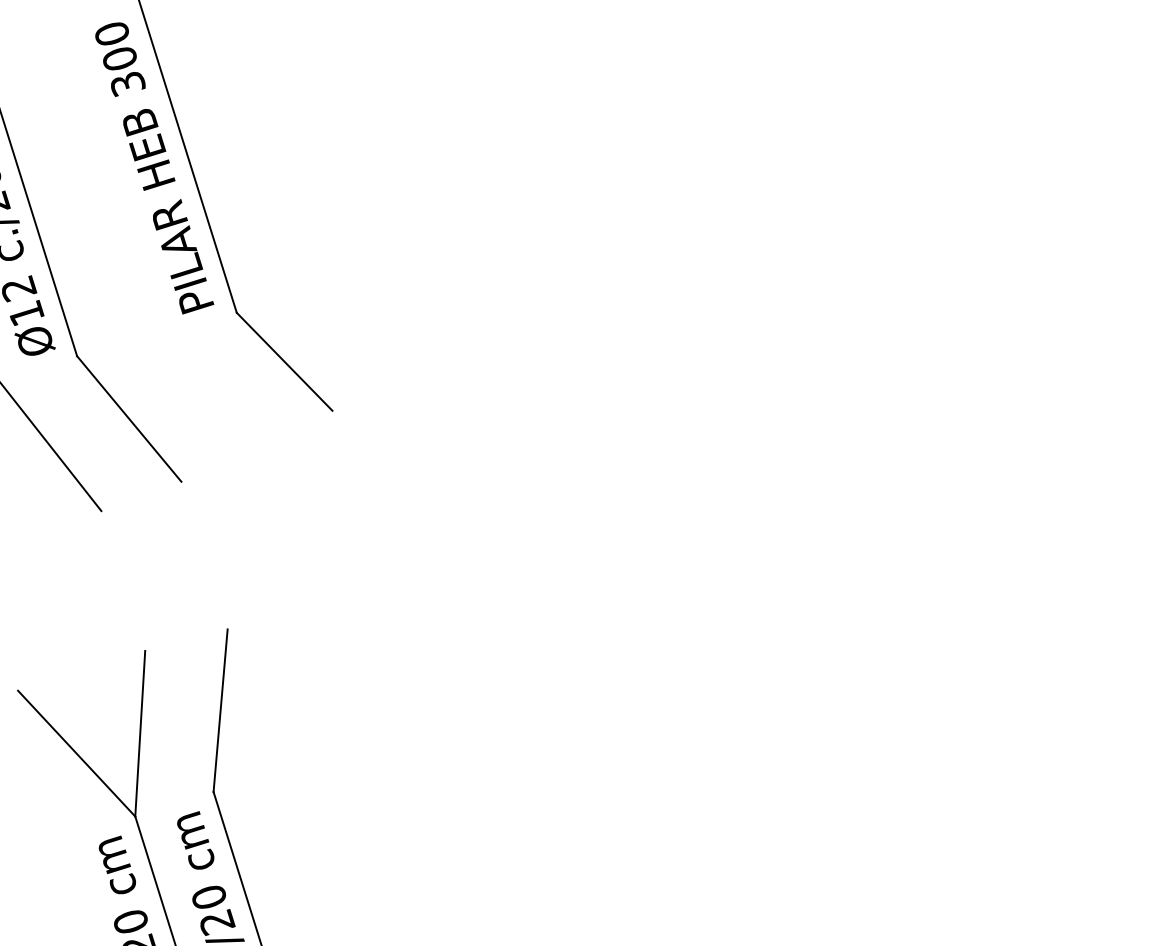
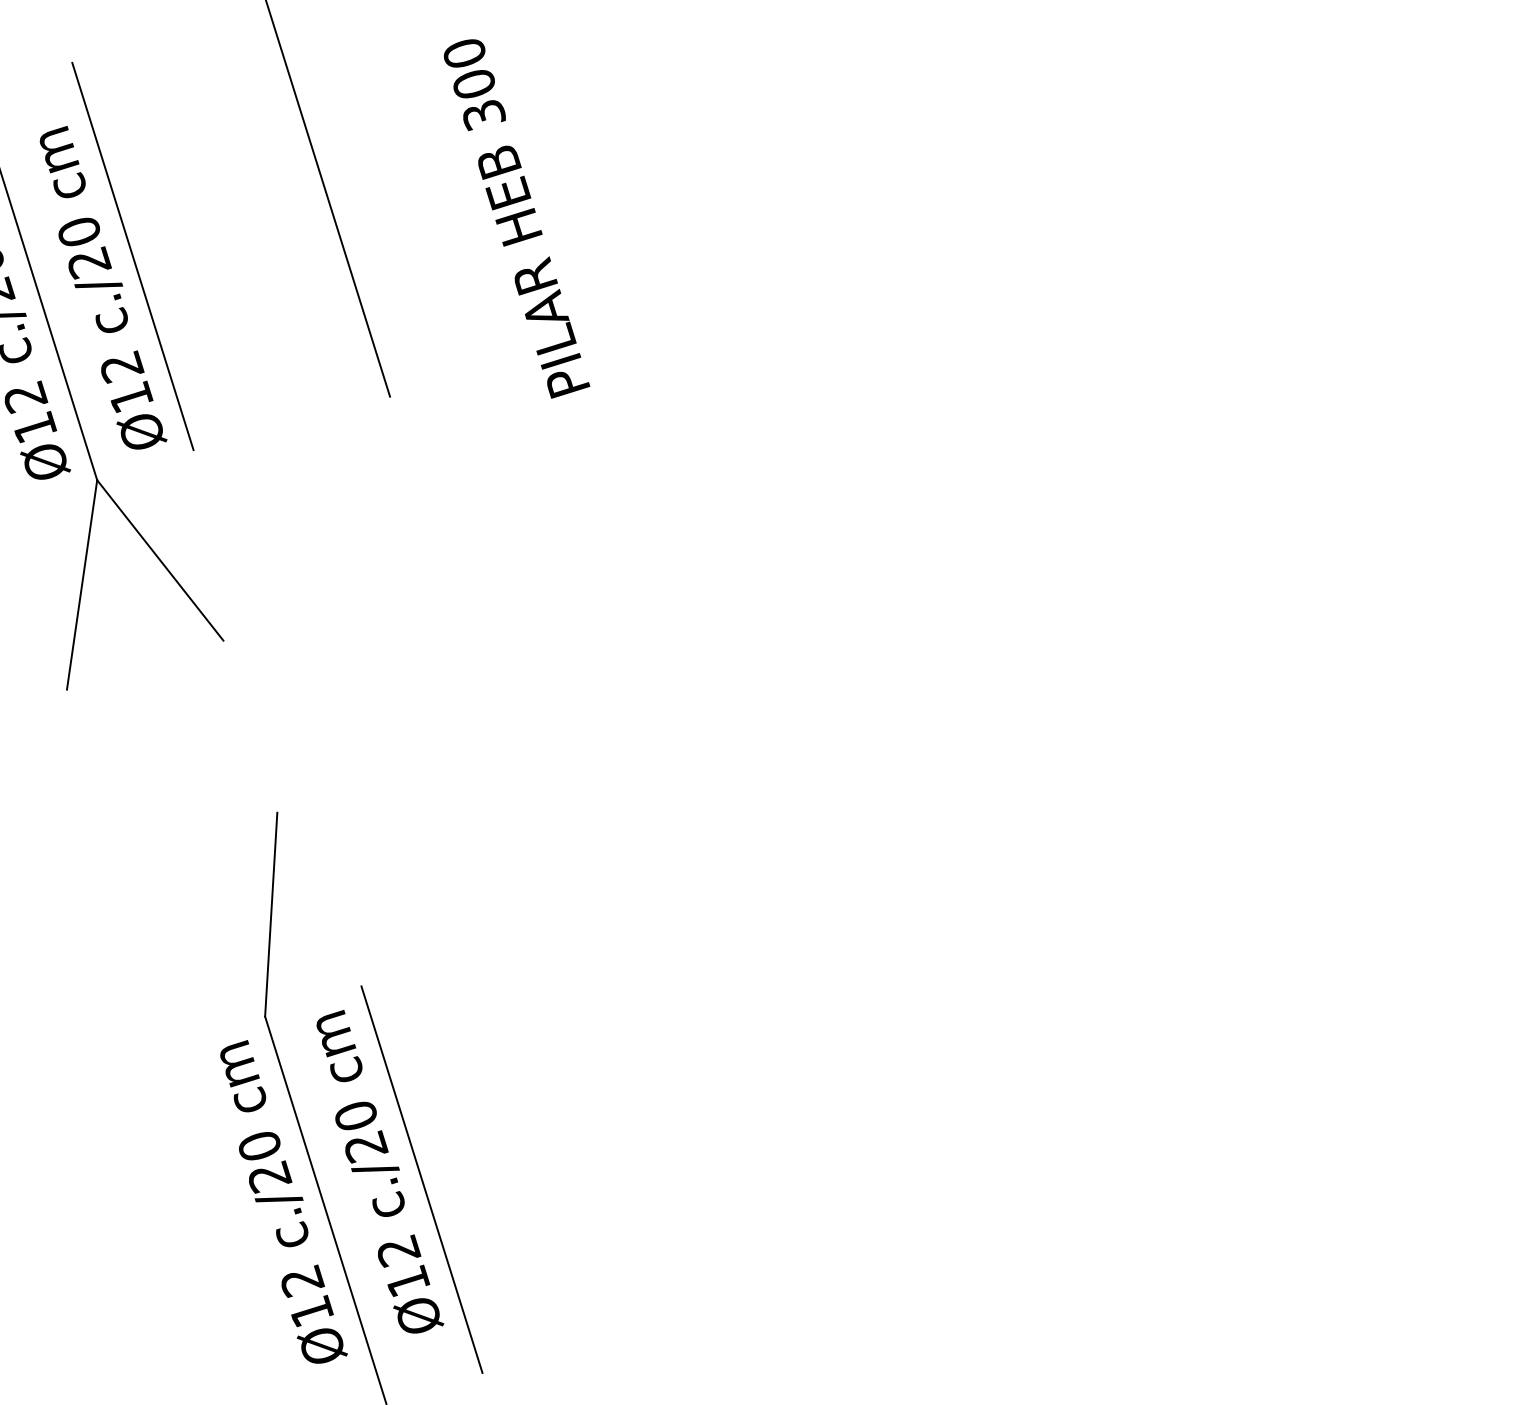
text: (154, 168) -> (516, 218), moved
line: (284, 361) -> (448, 456), removed
line: (129, 419) -> (257, 527), removed
line: (220, 710) -> (369, 886), removed
line: (76, 753) -> (192, 938), removed

